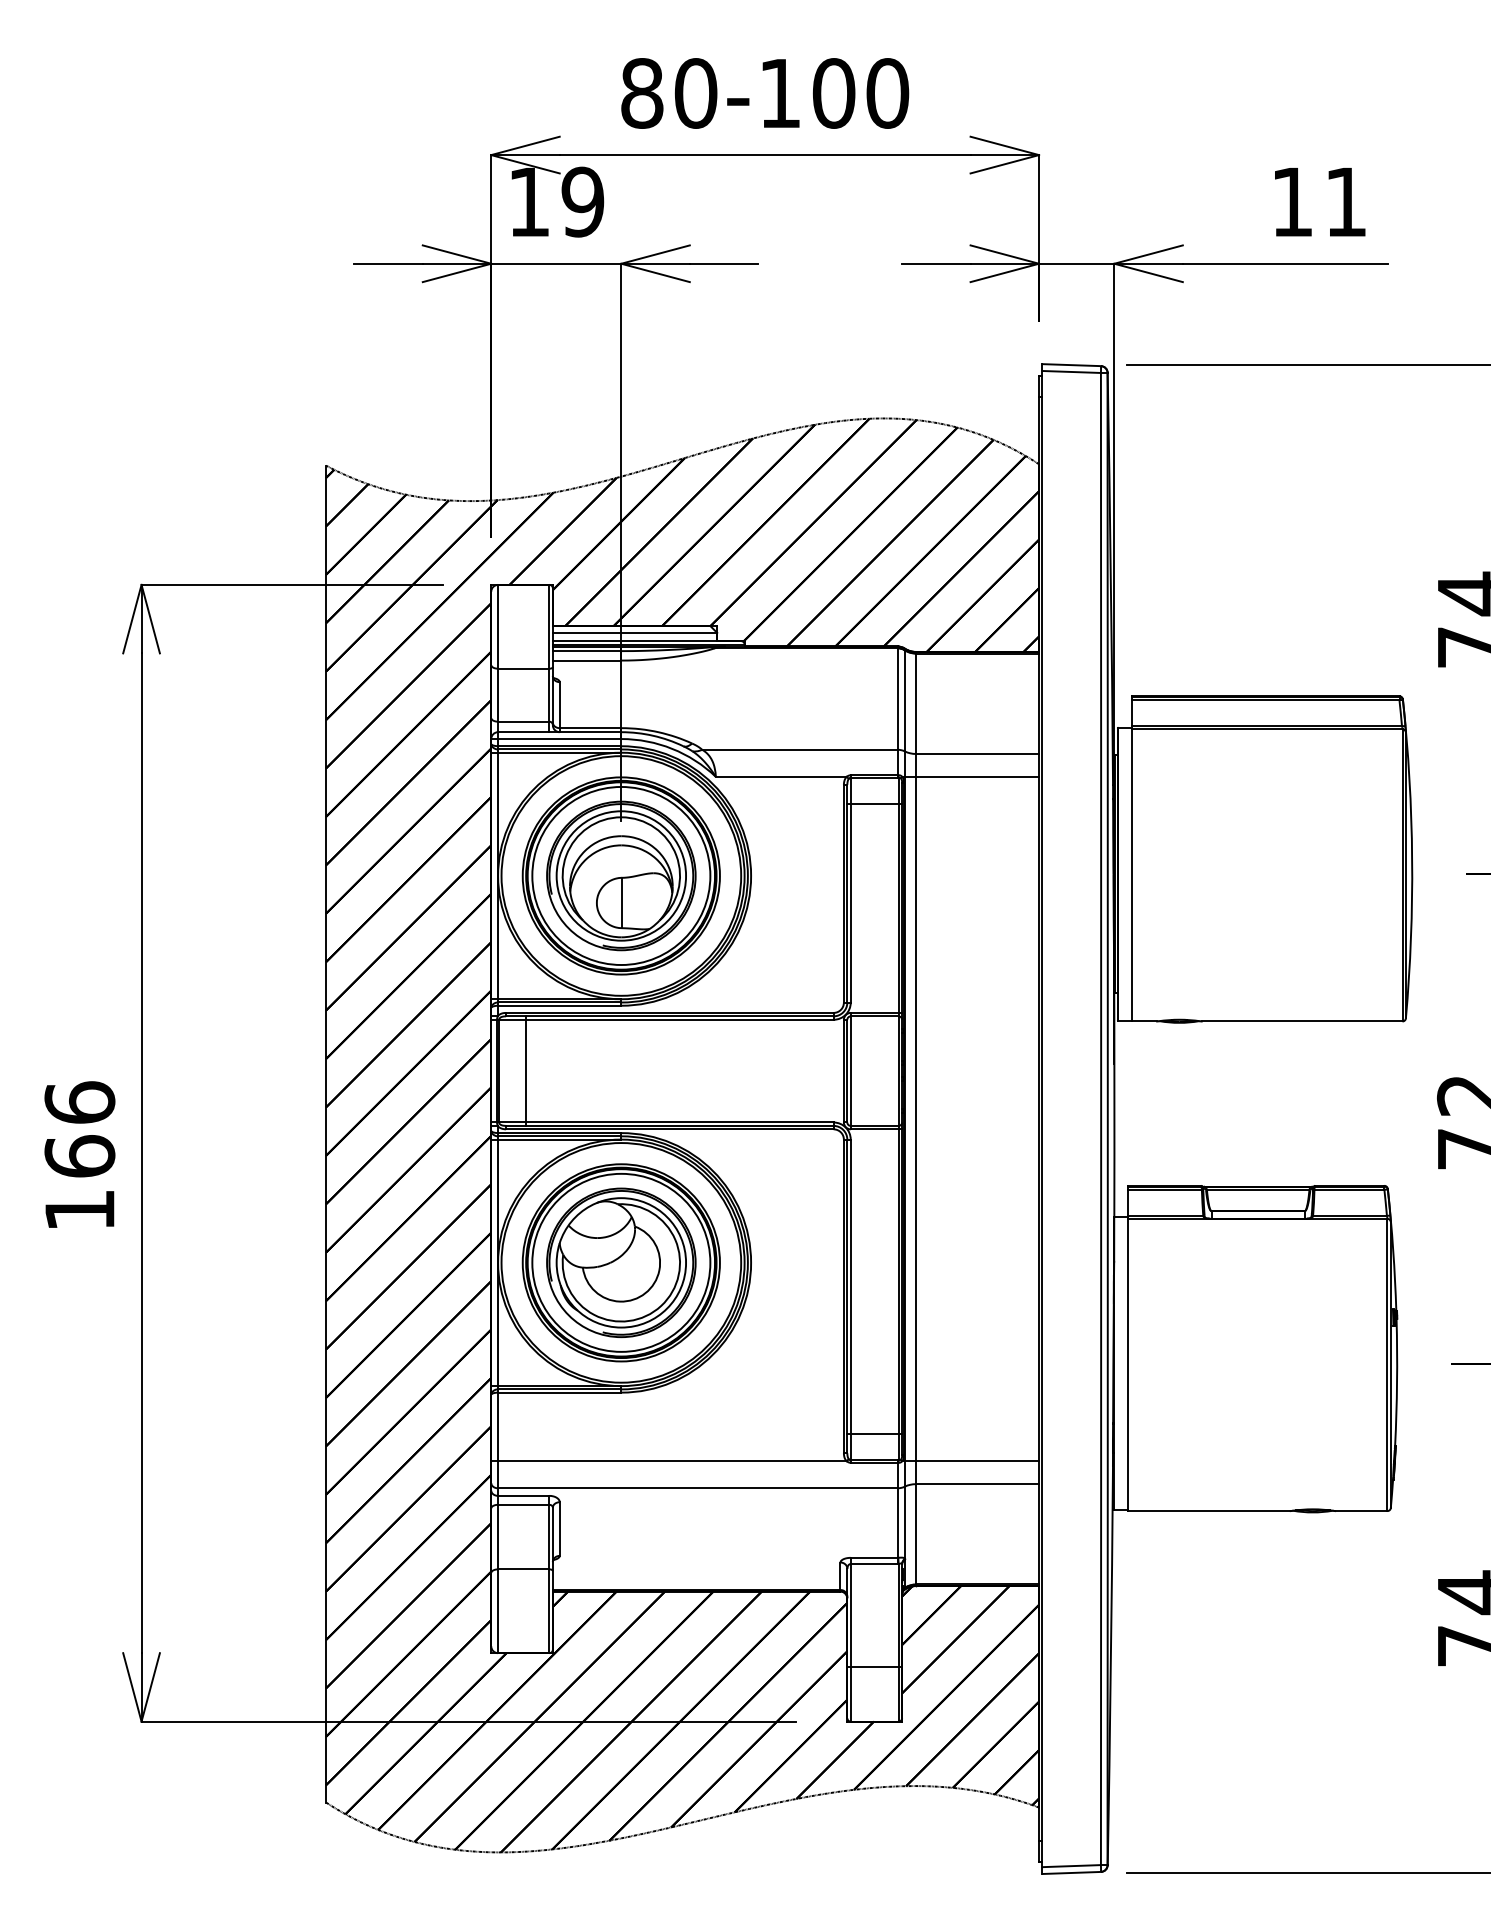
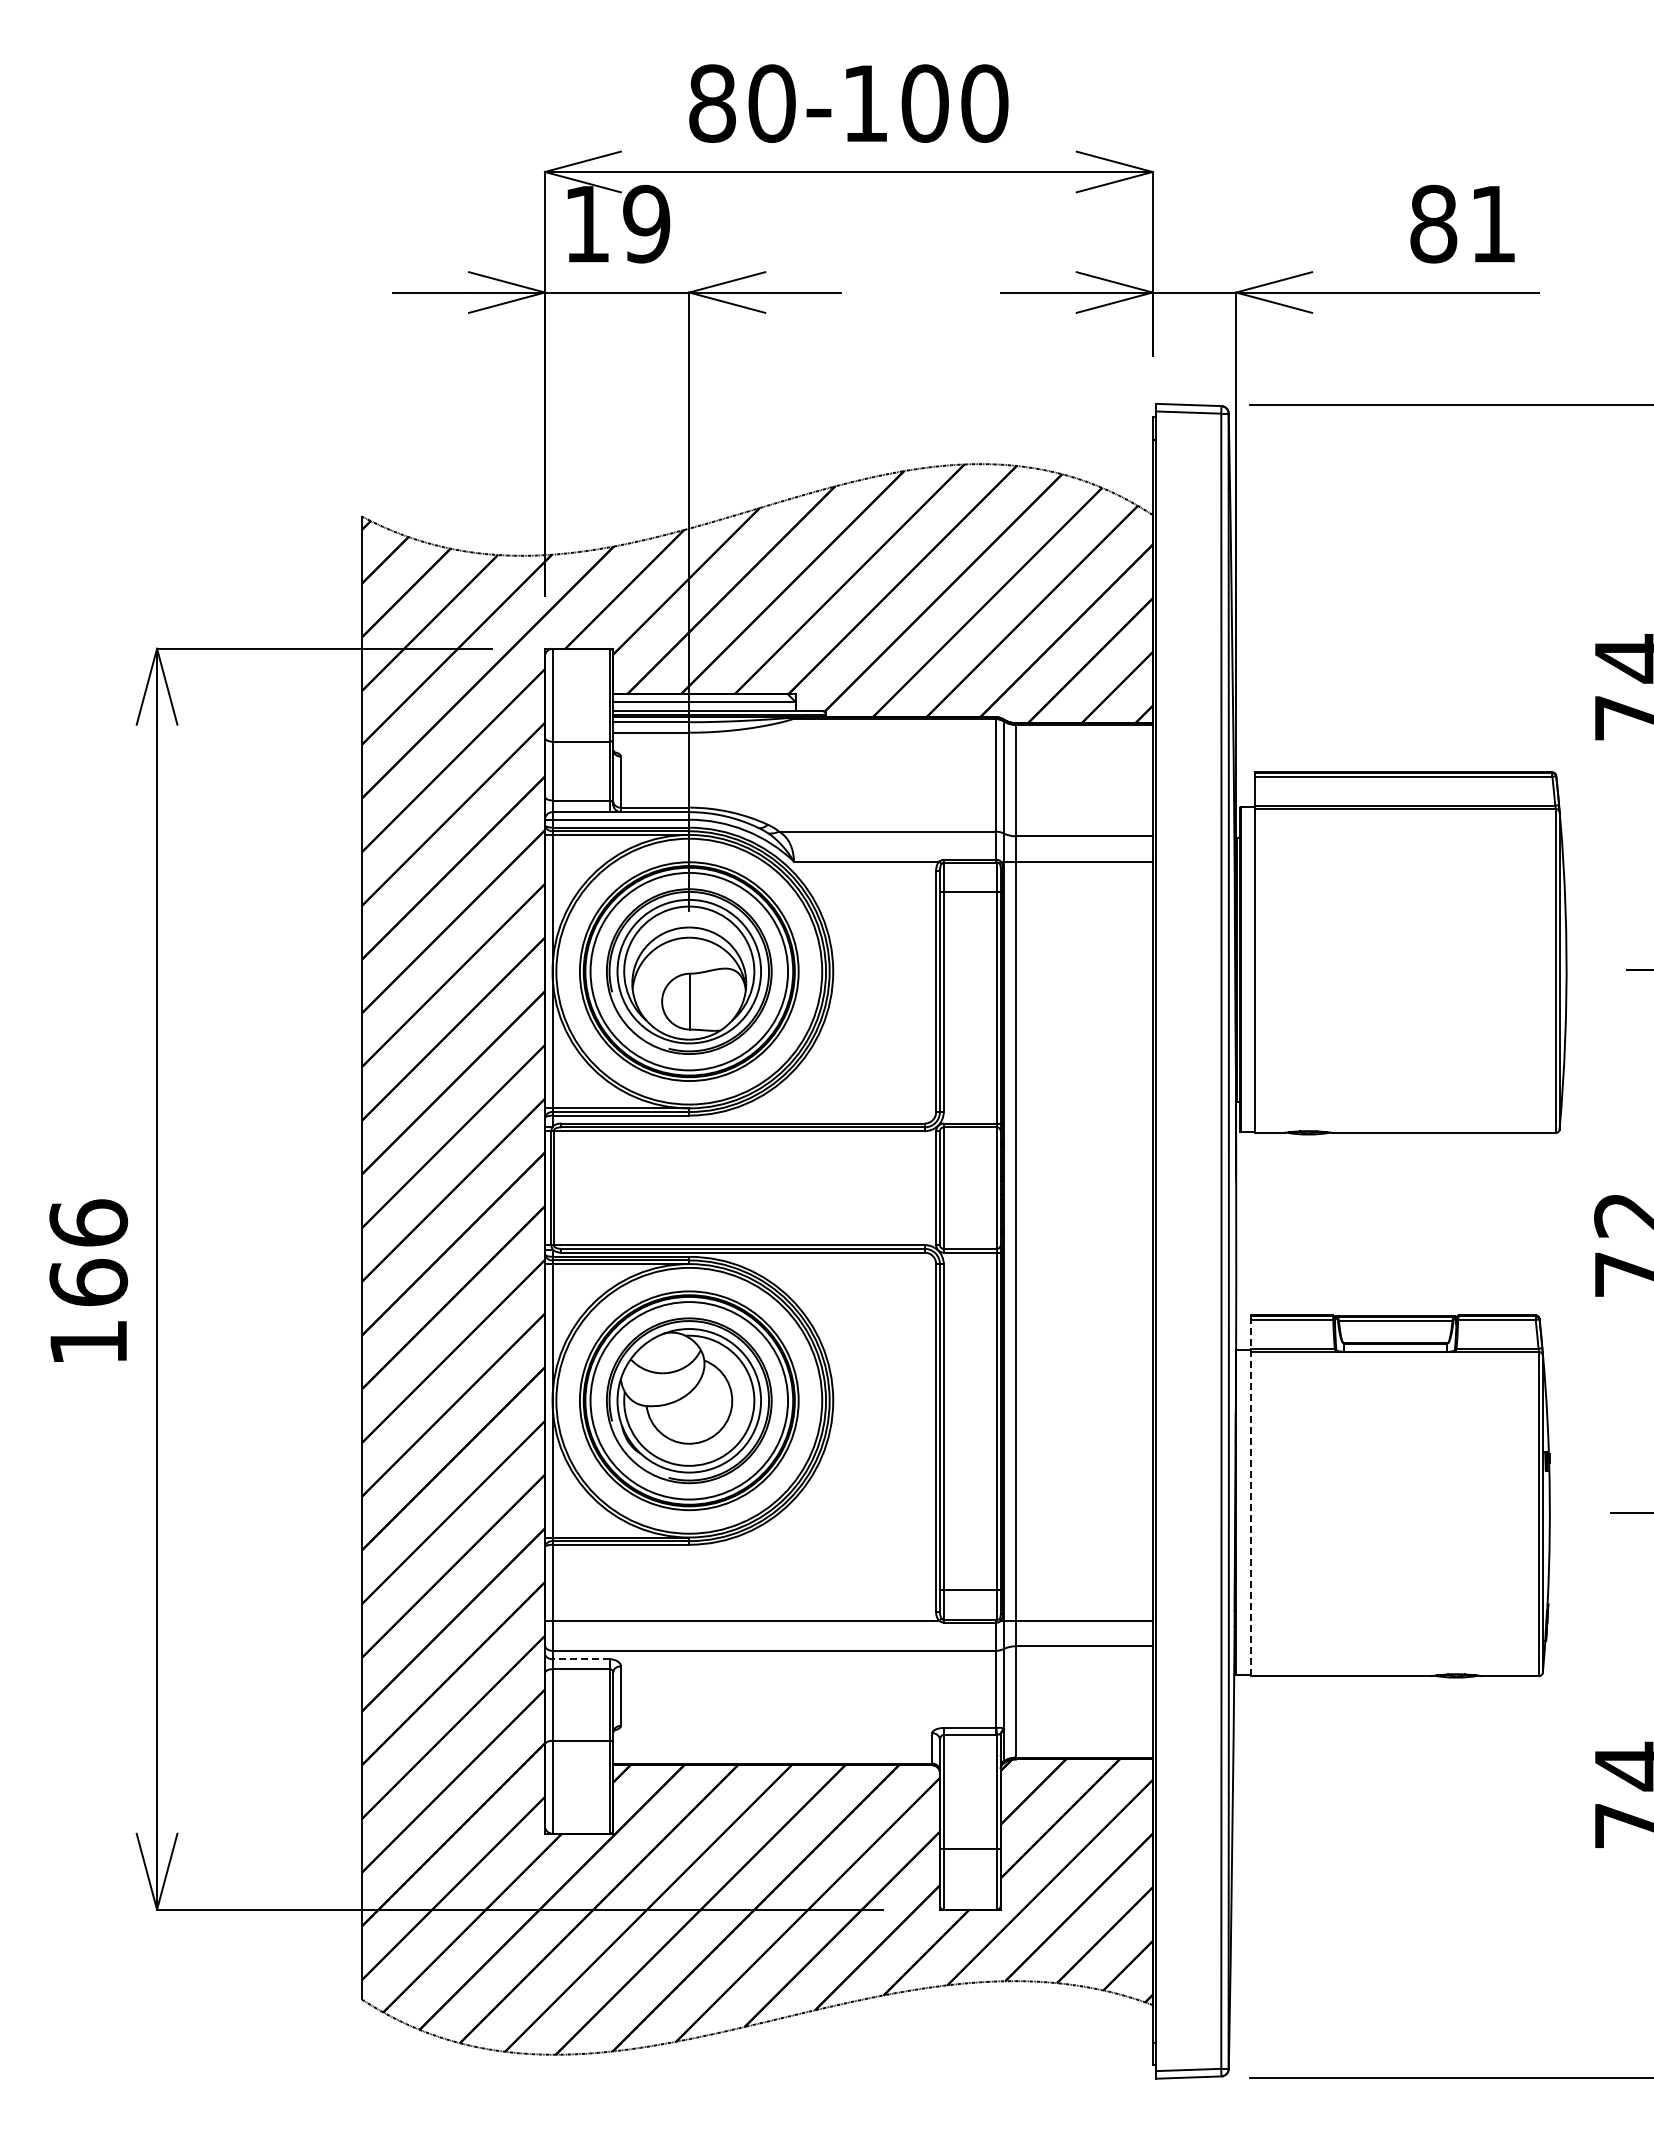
text: (1292, 201) -> (1433, 223), 11 -> 81
line: (525, 1070) -> (582, 1187), removed
line: (1128, 1348) -> (1251, 1495), solid -> dashed
line: (523, 1496) -> (580, 1659), solid -> dashed

